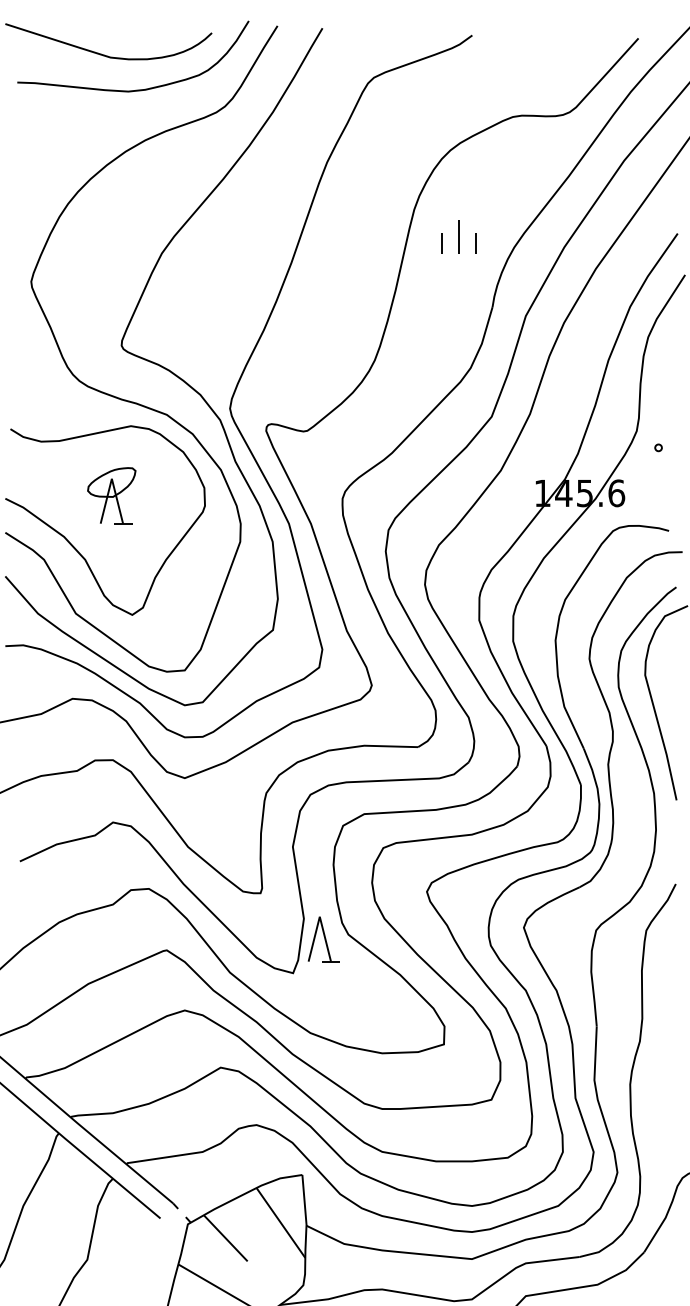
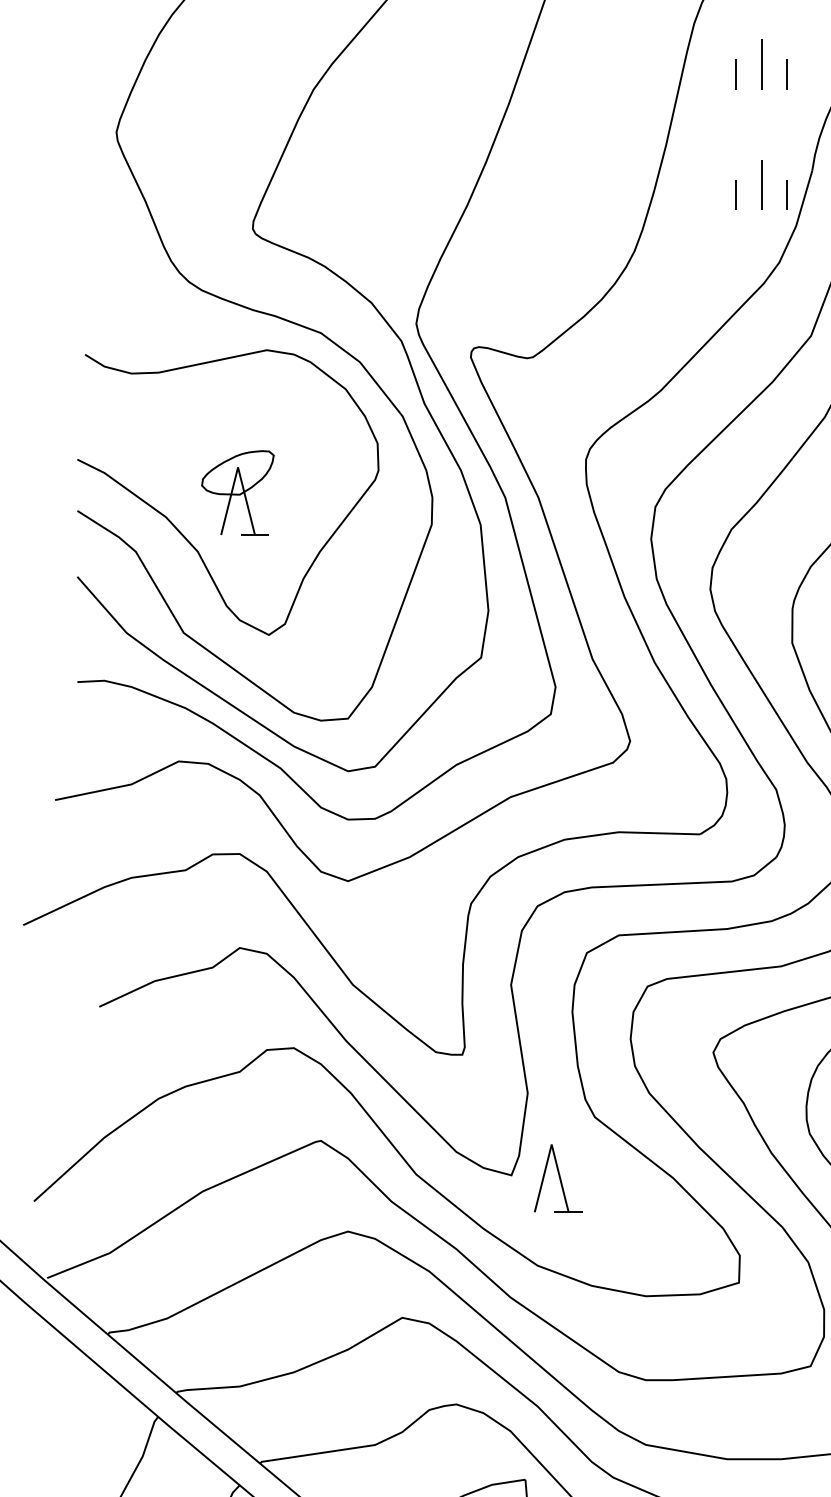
part: (458, 316) -> (760, 184), added
part: (111, 495) -> (237, 492), moved
part: (323, 939) -> (557, 1178), moved

